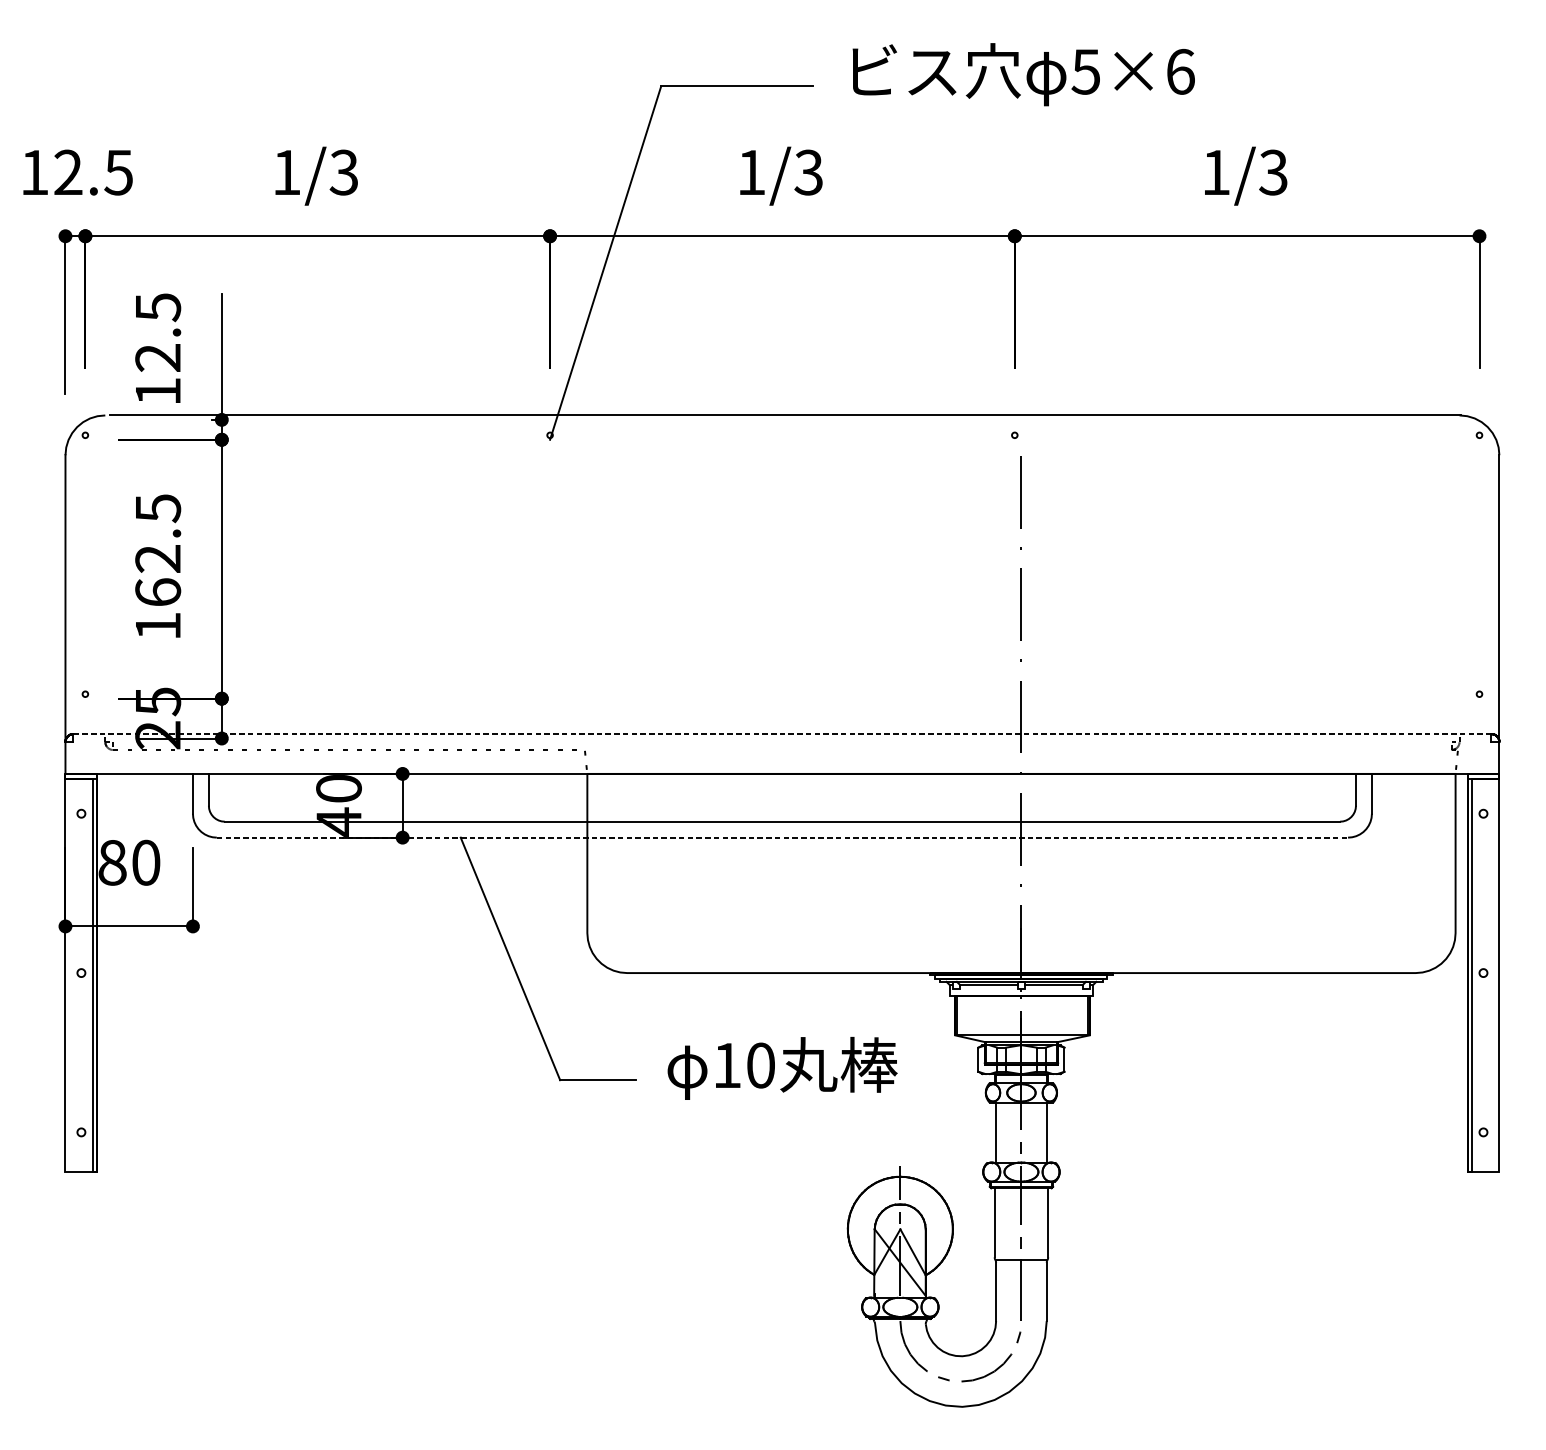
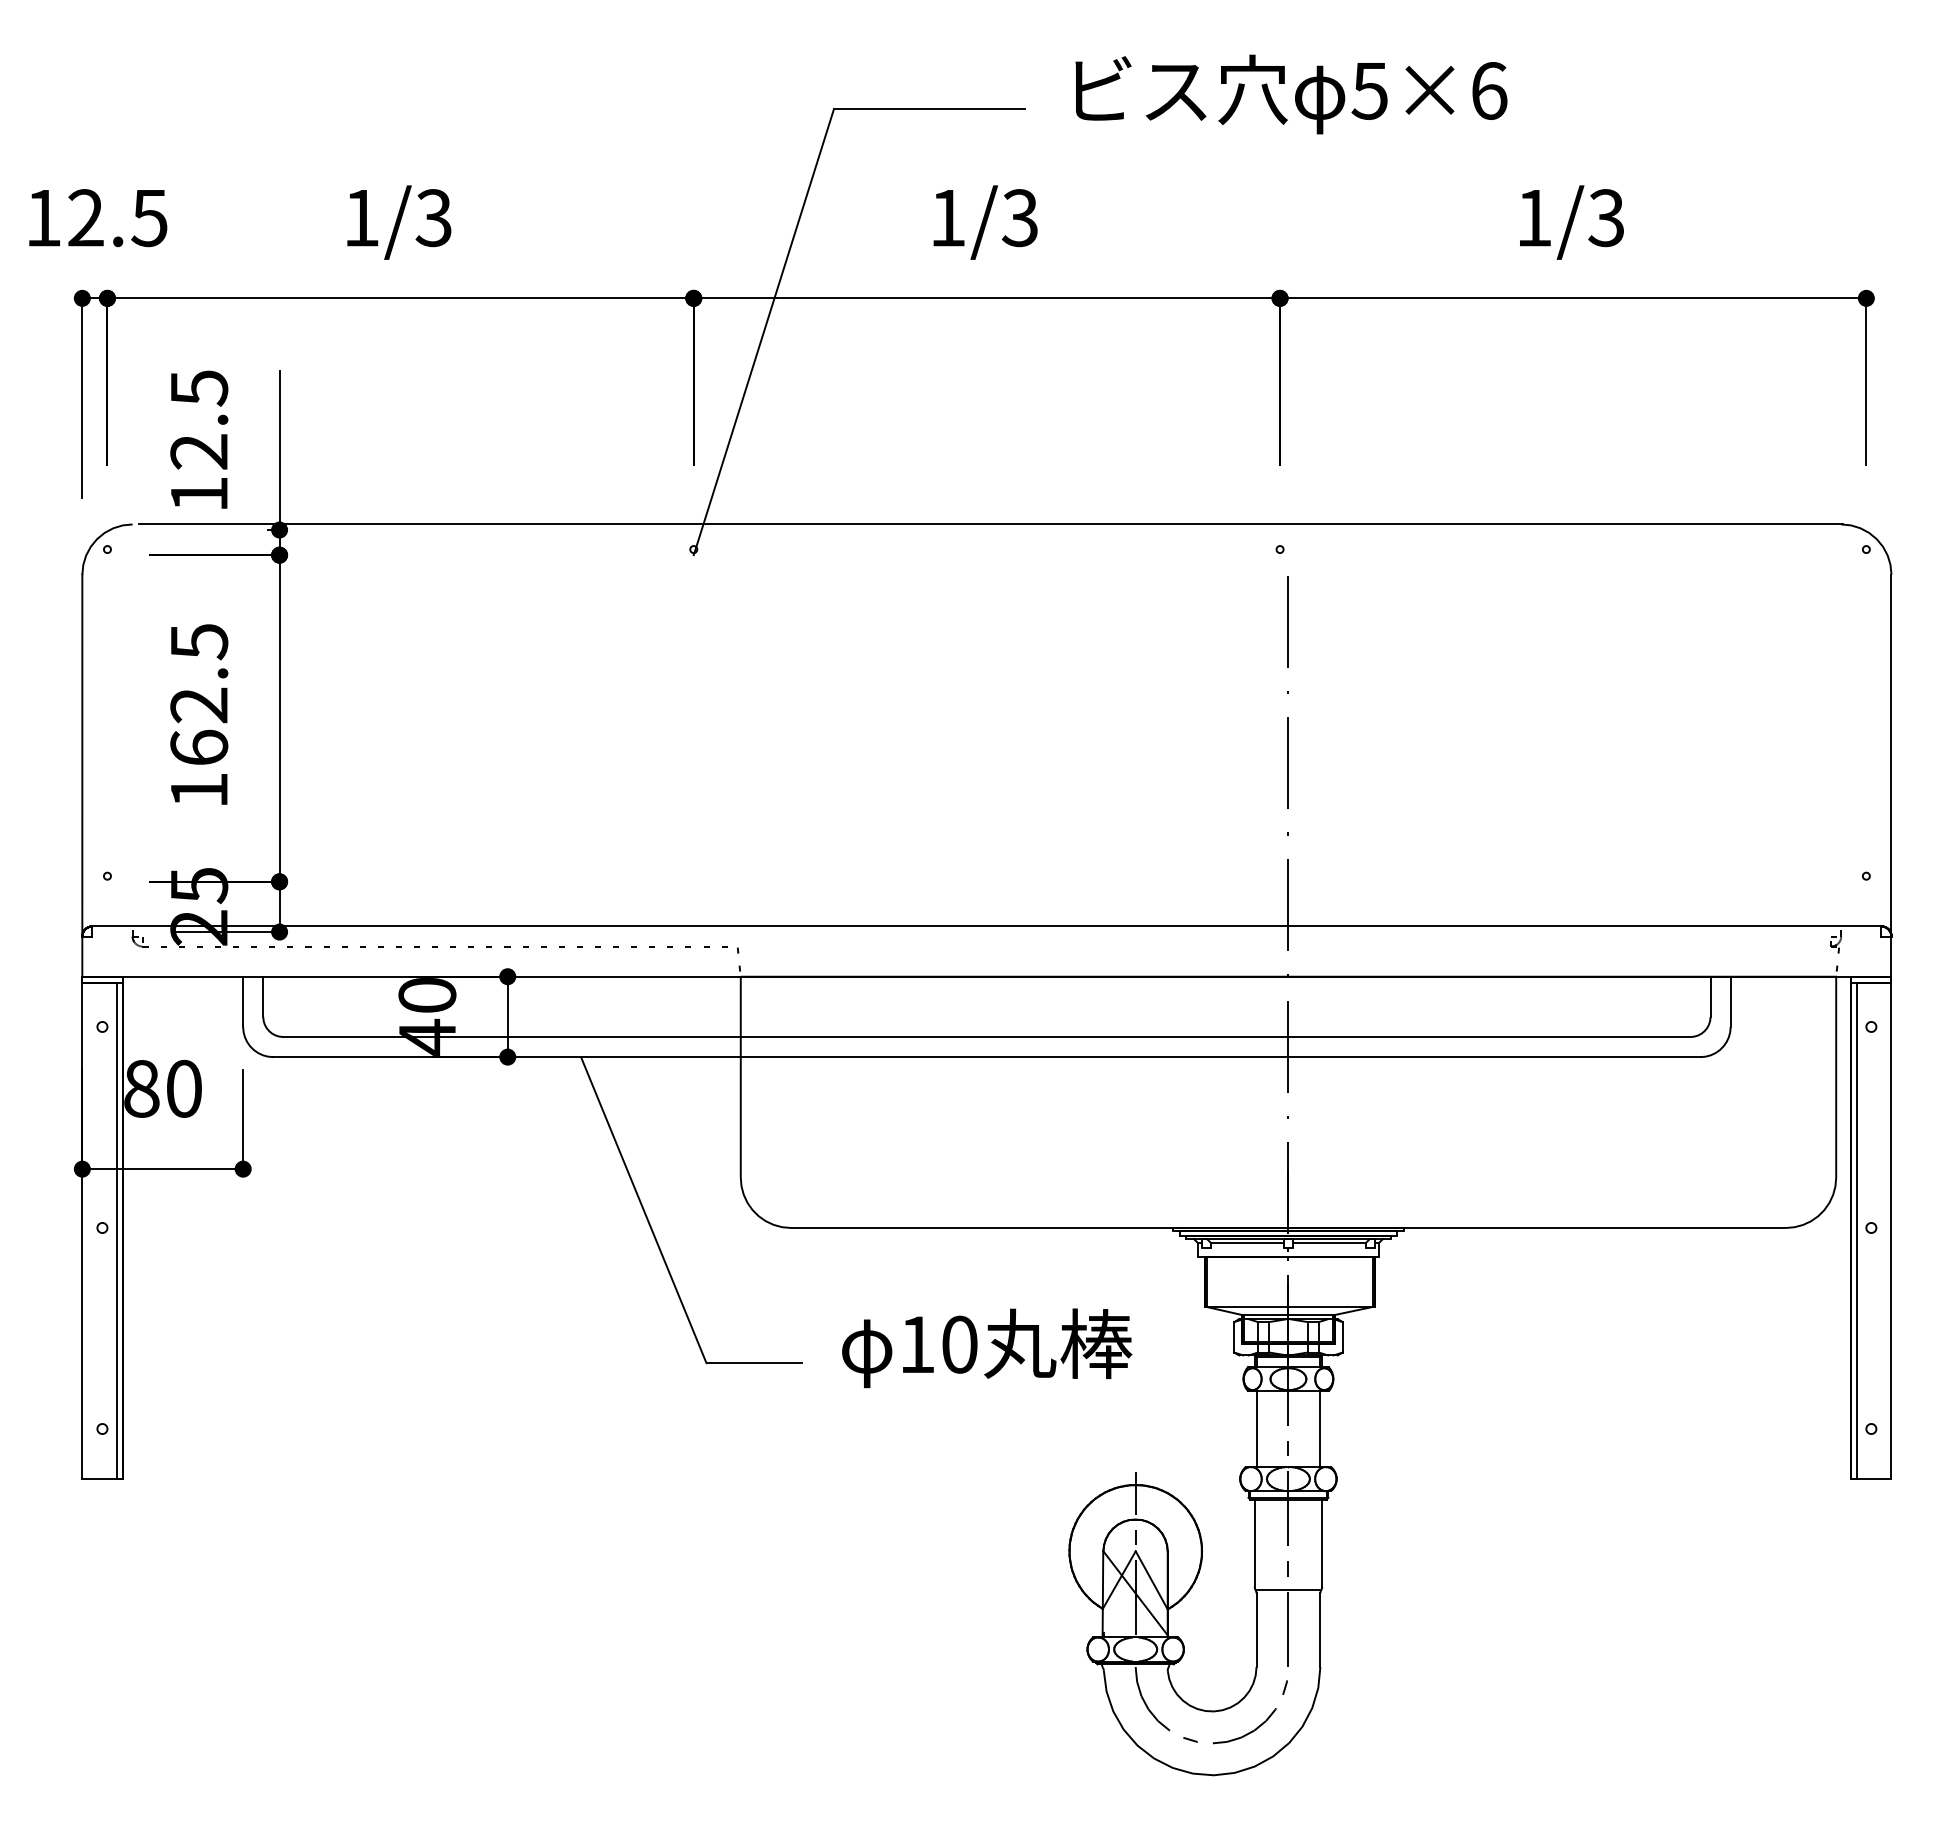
line: (782, 734) -> (986, 926), dashed -> solid
line: (782, 837) -> (986, 1057), dashed -> solid

